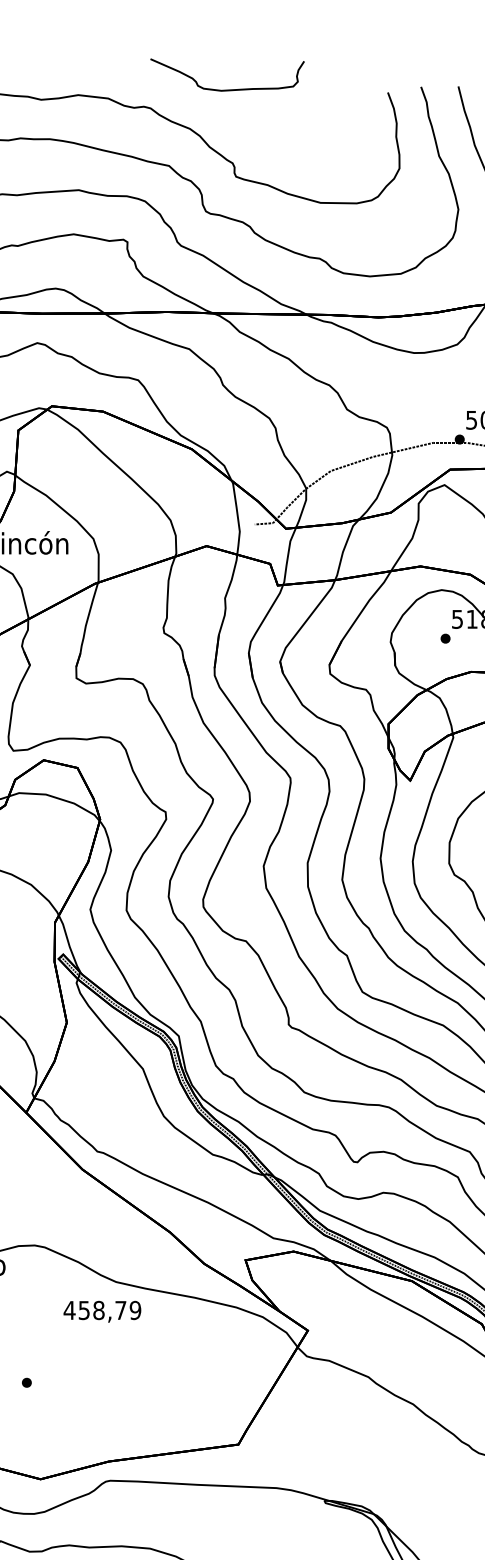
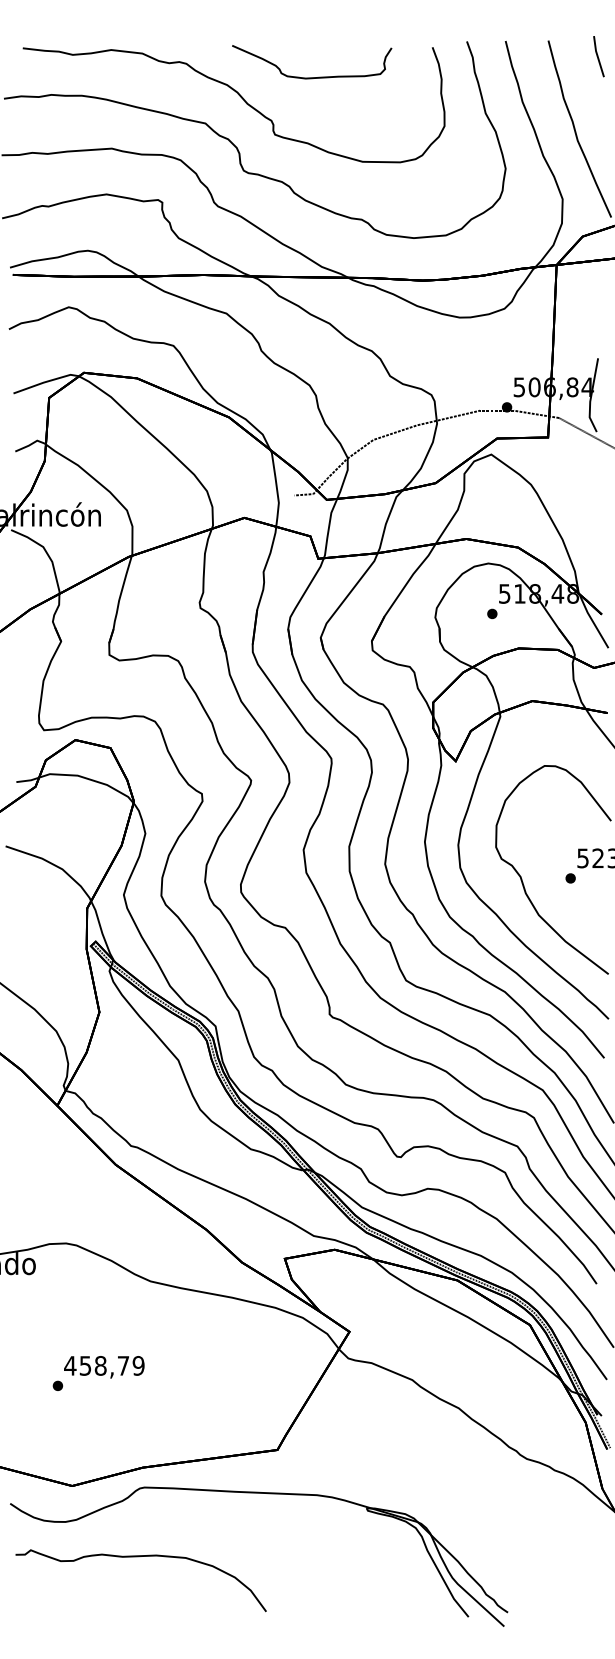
part: (227, 89) -> (312, 77), moved
text: (102, 1312) -> (104, 1367), moved

